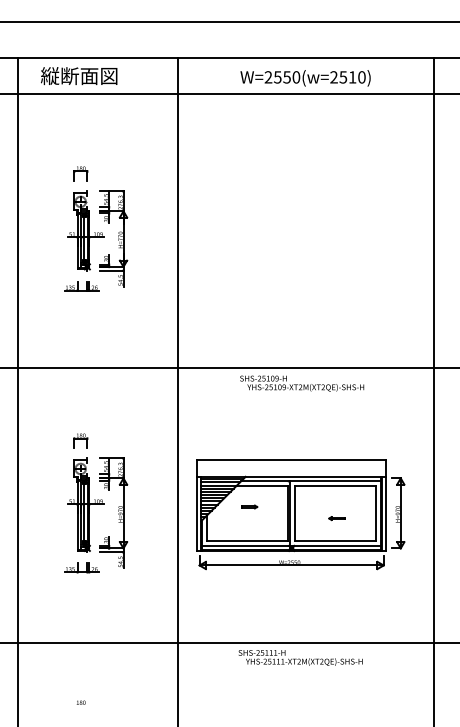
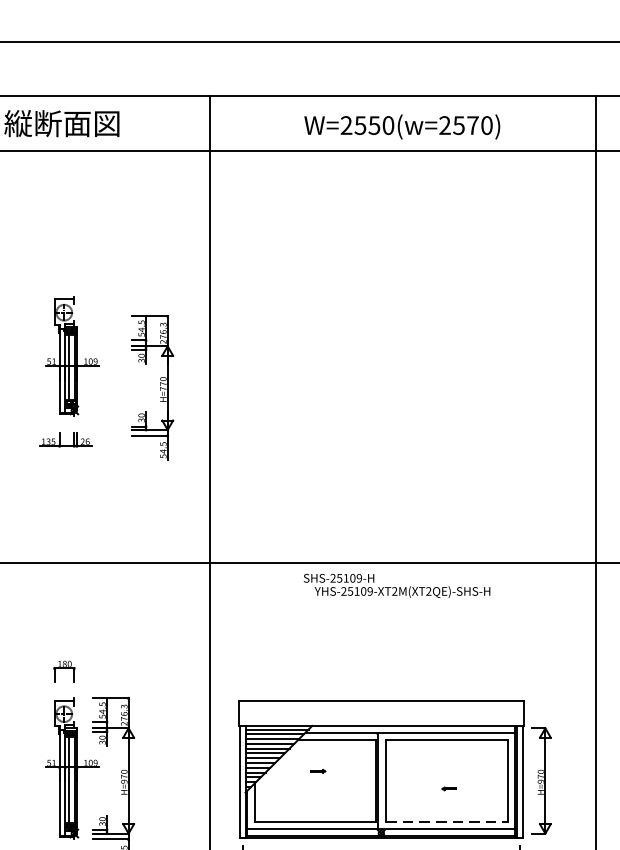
text: (352, 77) -> (472, 125), W=2550(w=2510) -> W=2550(w=2570)
part: (80, 173) -> (63, 270), removed
part: (113, 238) -> (152, 387), moved
part: (249, 506) -> (317, 770), size x0.6
part: (336, 518) -> (448, 788), size x0.6
line: (335, 540) -> (447, 821), solid -> dashed

